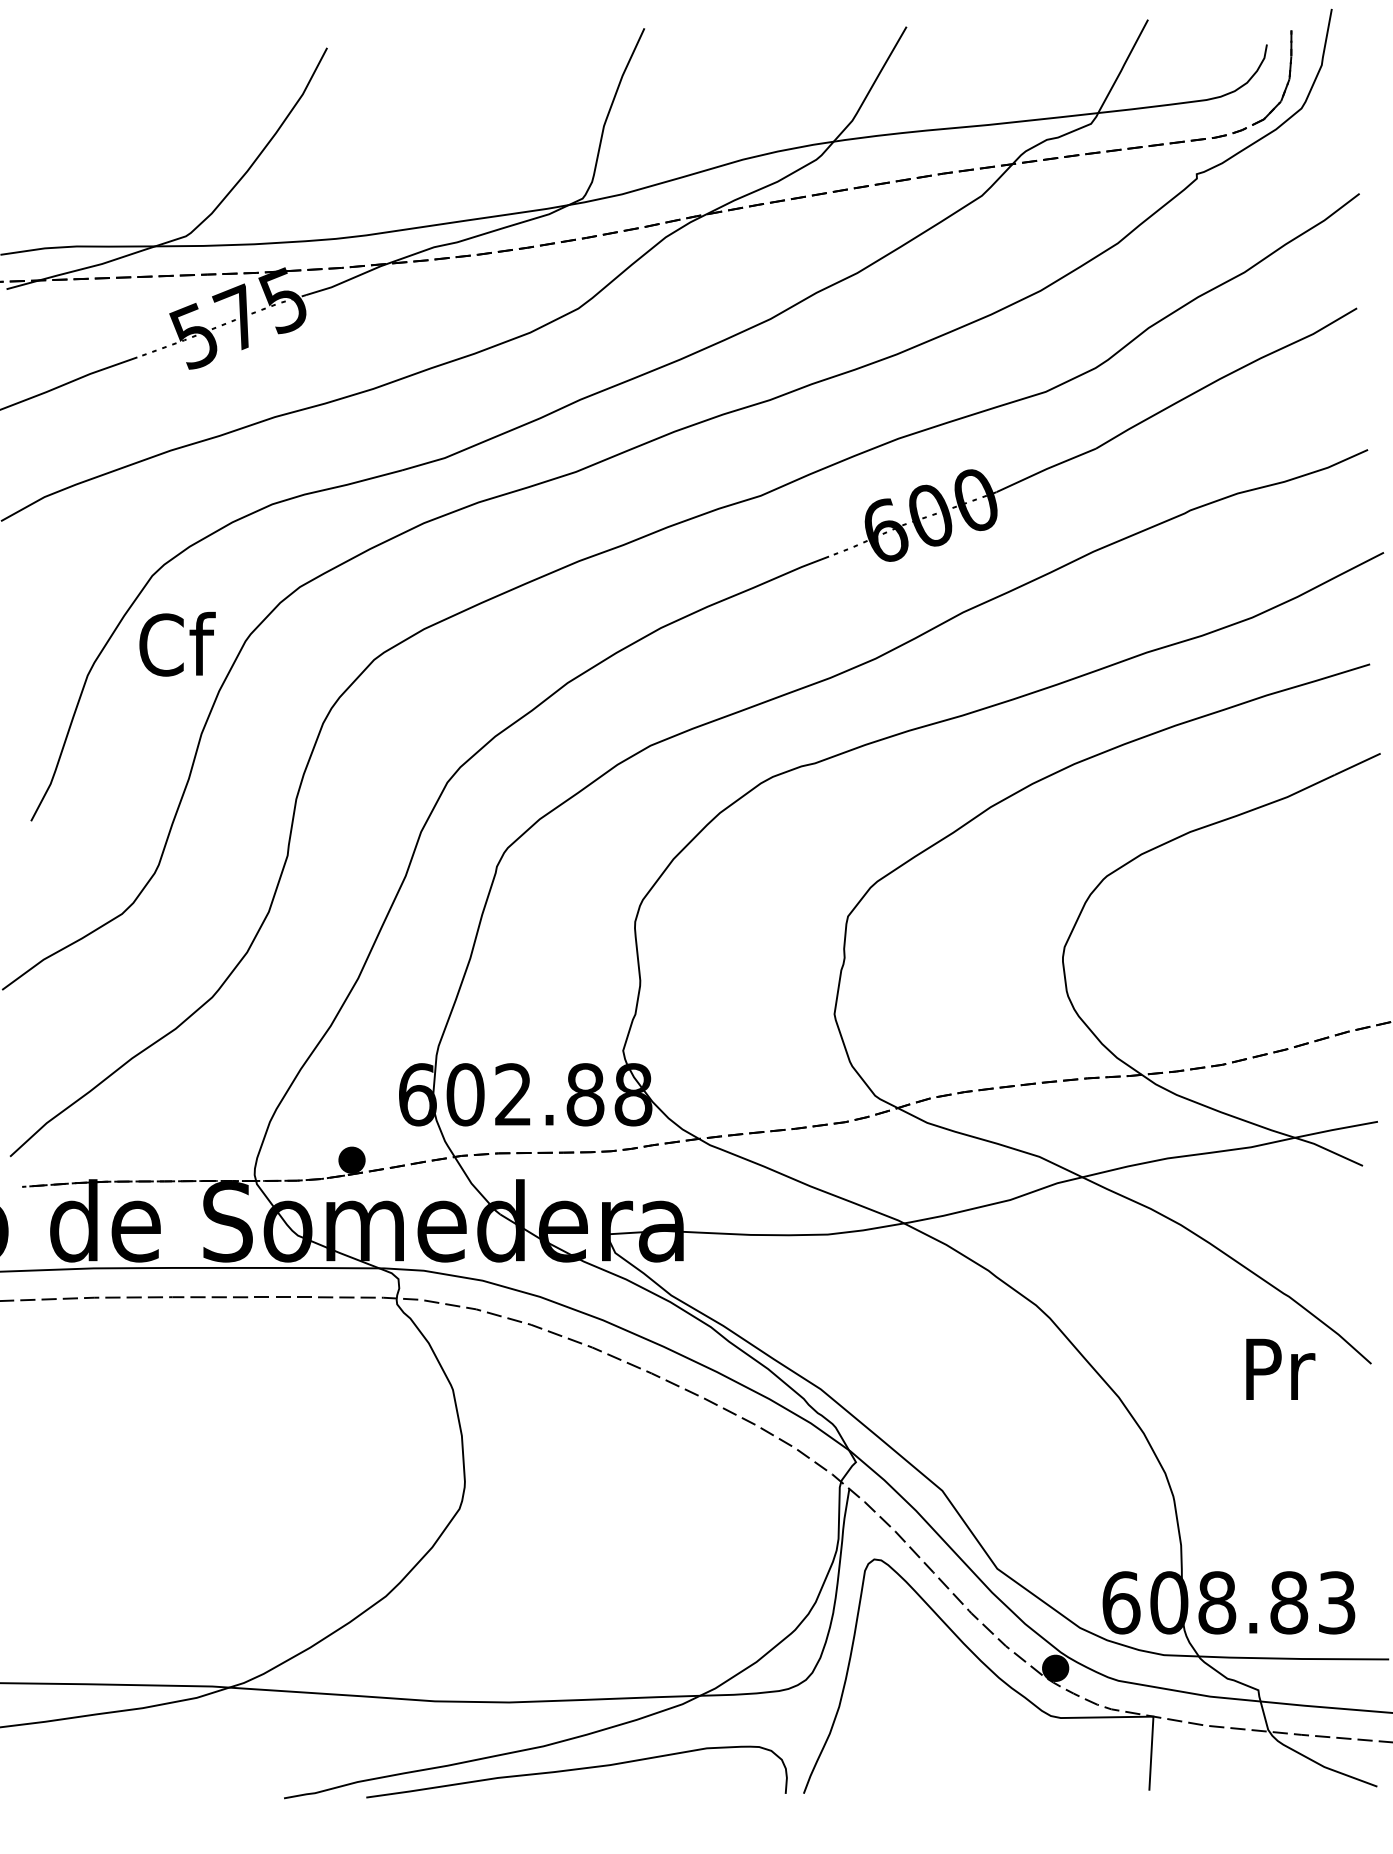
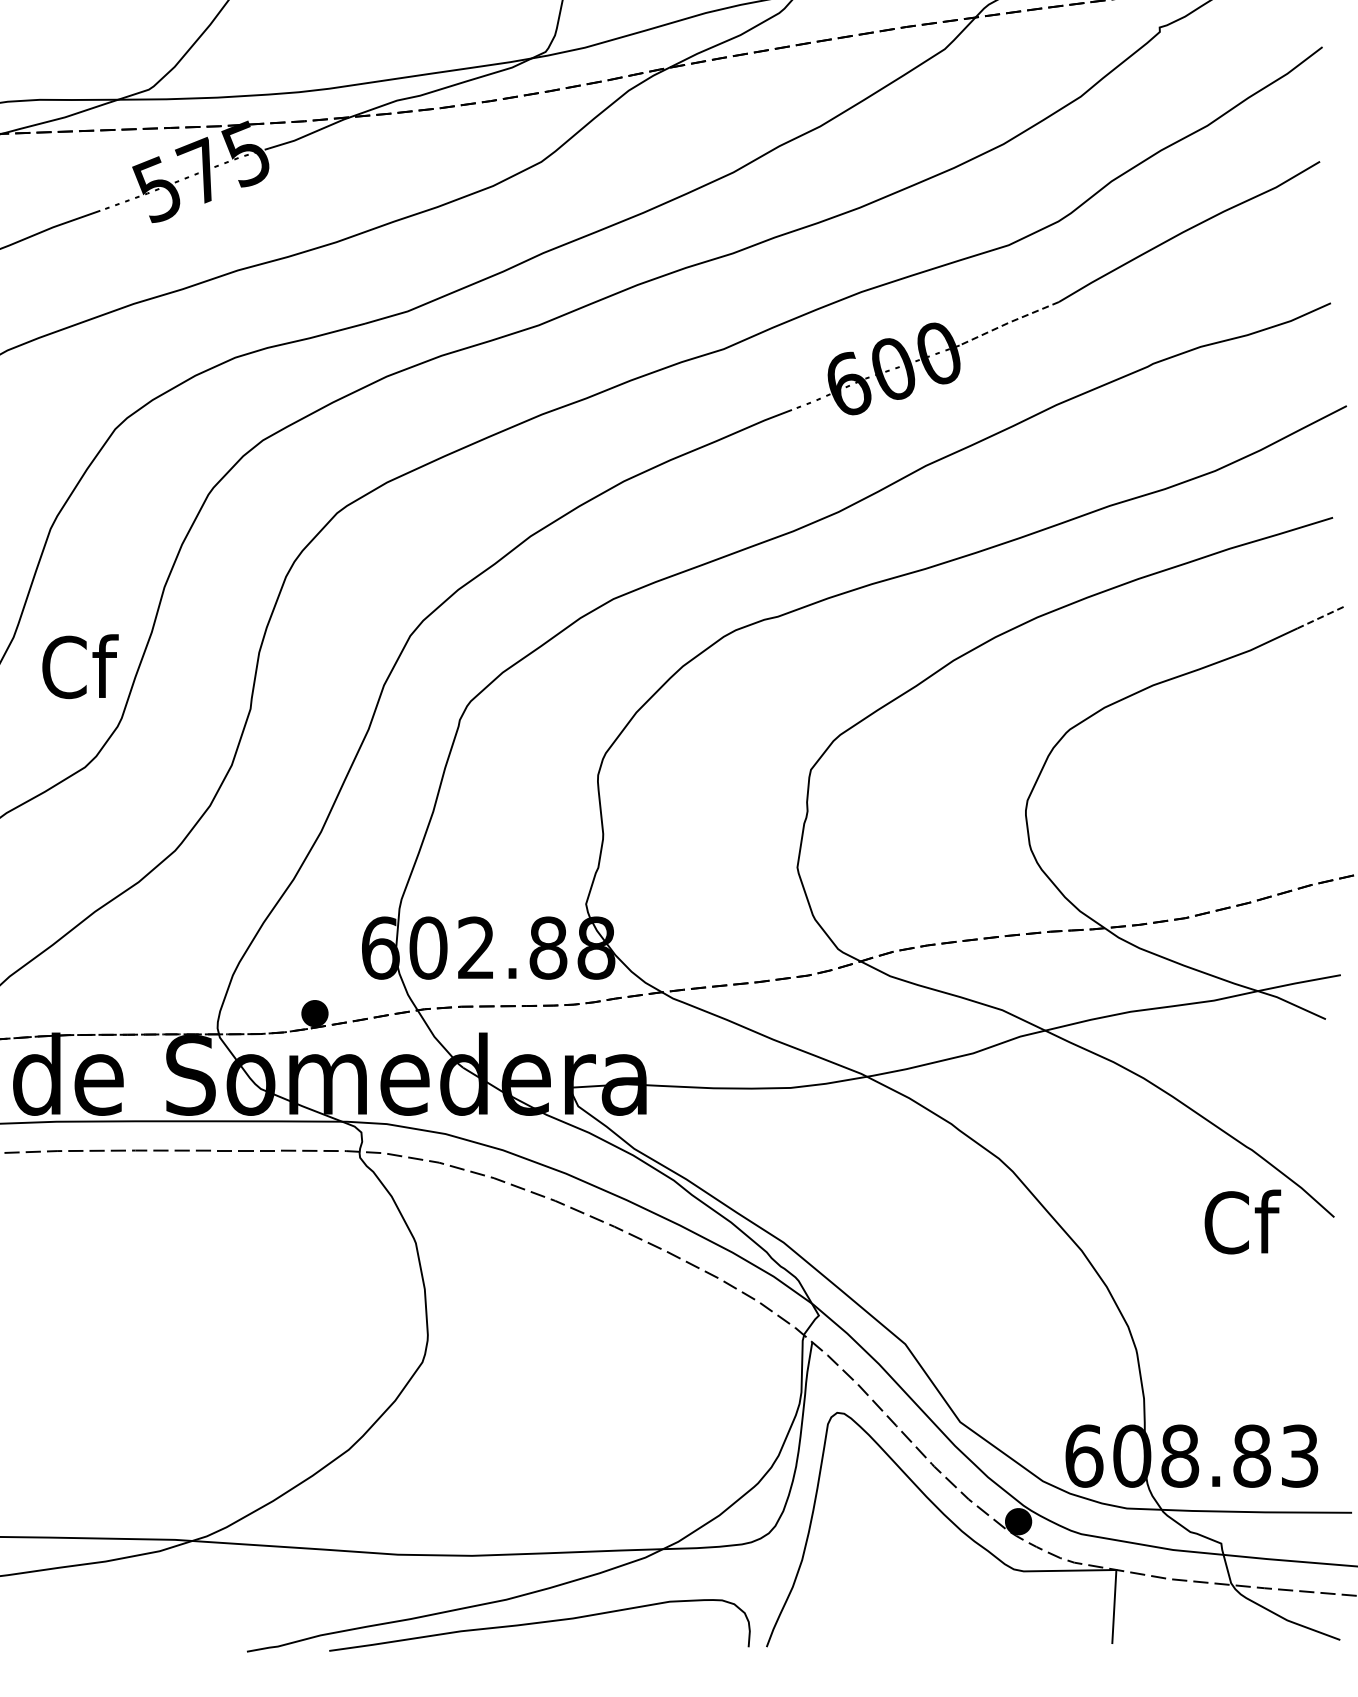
line: (1046, 469) -> (1009, 322), solid -> dashed
text: (177, 644) -> (80, 666), moved
line: (1357, 764) -> (1320, 617), solid -> dashed
text: (1279, 1368) -> (1242, 1221), Pr -> Cf

